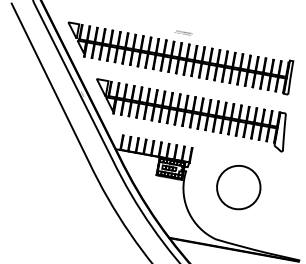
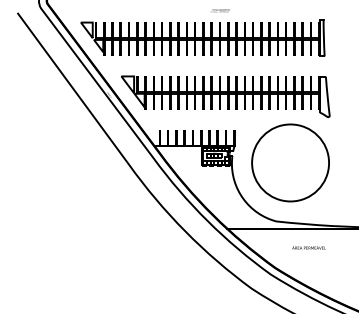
text: (183, 32) -> (220, 10), moved
circle: (238, 187) -> (290, 162), size x1.67

